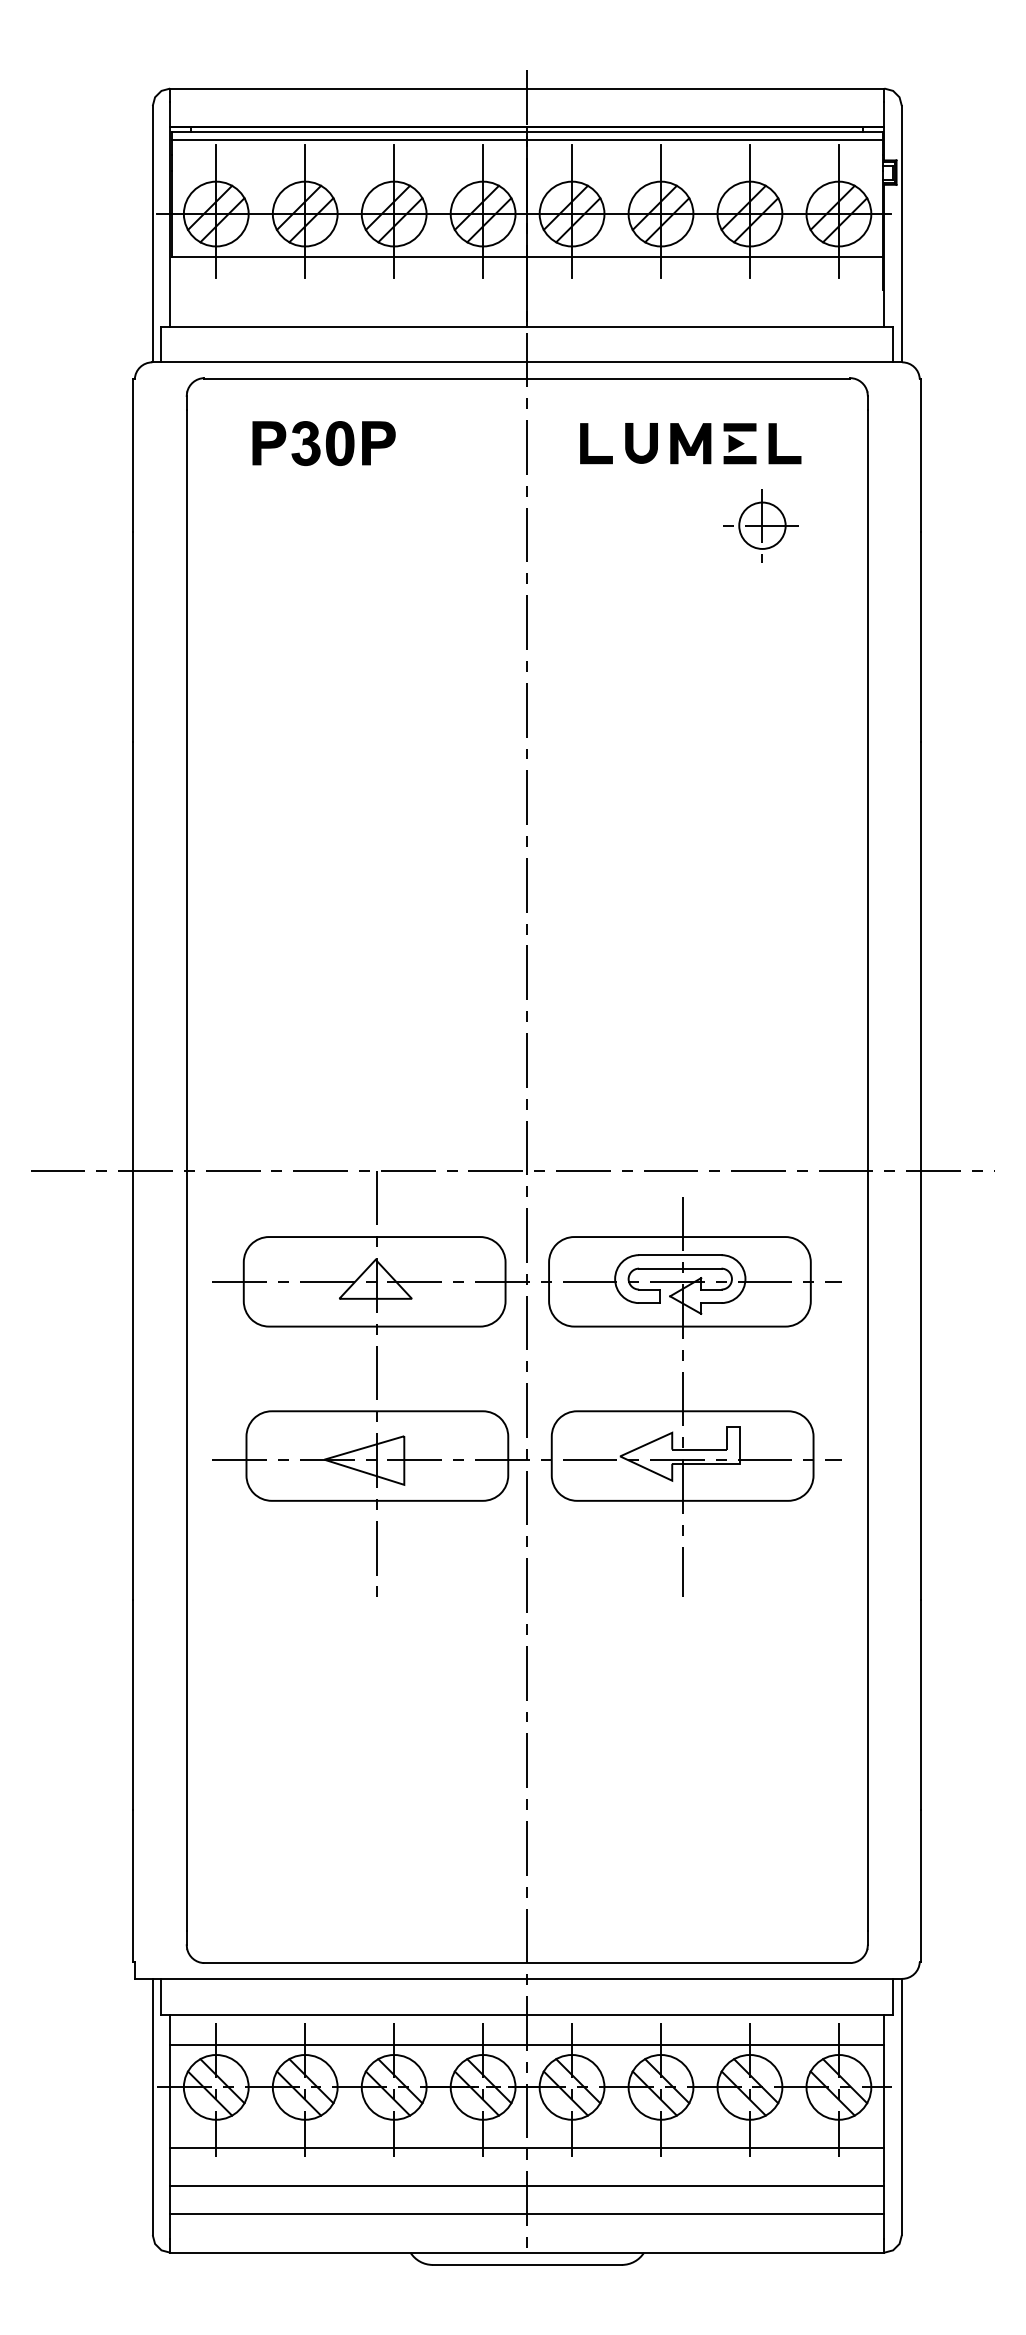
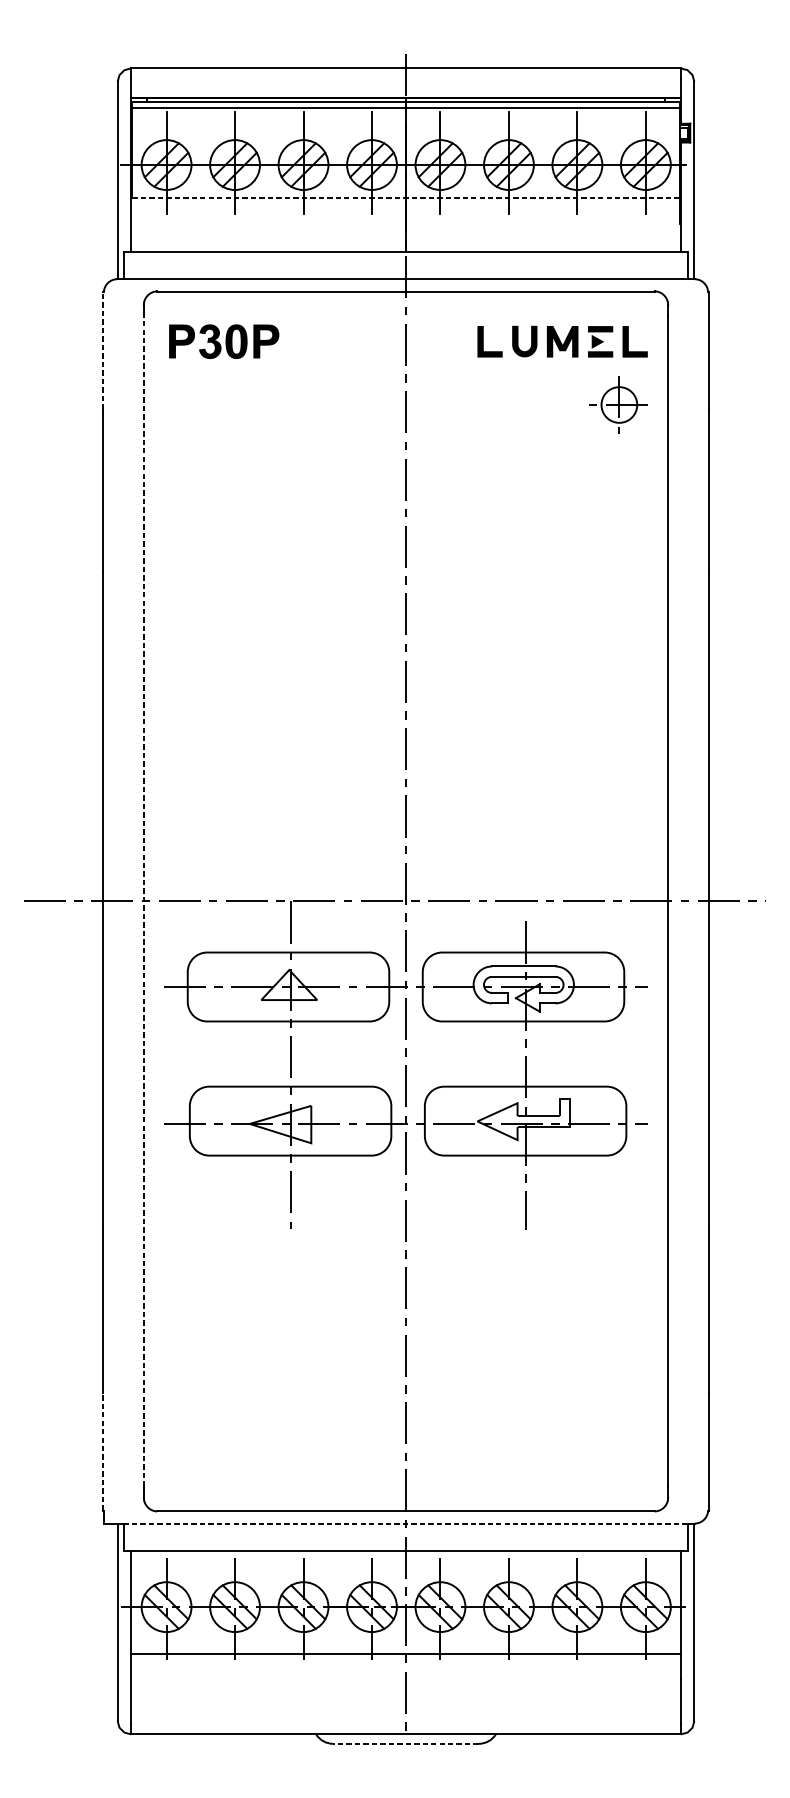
line: (526, 256) -> (405, 197), solid -> dashed
part: (323, 443) -> (223, 341), moved
part: (690, 443) -> (562, 341), moved
line: (133, 454) -> (102, 350), solid -> dashed
part: (760, 525) -> (617, 404), moved
line: (186, 1170) -> (143, 901), solid -> dashed
line: (133, 1885) -> (102, 1451), solid -> dashed
line: (527, 1978) -> (406, 1523), solid -> dashed
line: (527, 2044) -> (406, 1574), removed
line: (527, 2185) -> (406, 1682), removed
line: (526, 2214) -> (405, 1704), removed
line: (527, 2264) -> (406, 1743), solid -> dashed

